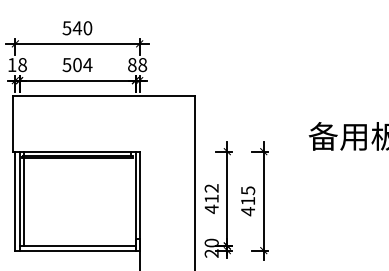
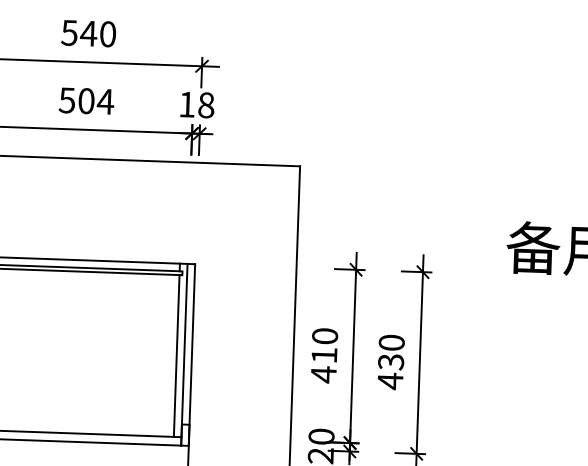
text: (132, 65) -> (187, 105), 88 -> 18
text: (211, 188) -> (324, 336), 412 -> 410
text: (248, 195) -> (392, 351), 415 -> 430
line: (131, 201) -> (176, 355), added

